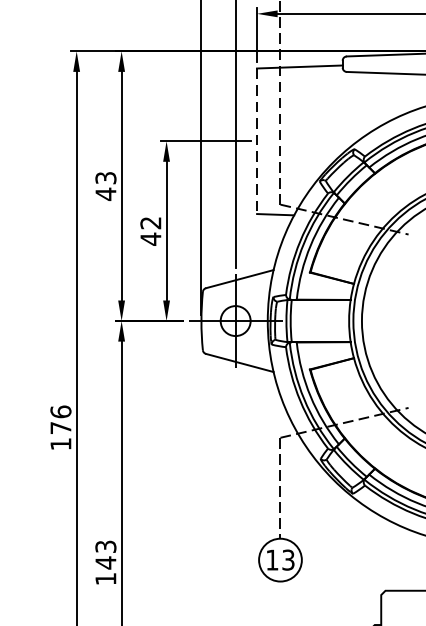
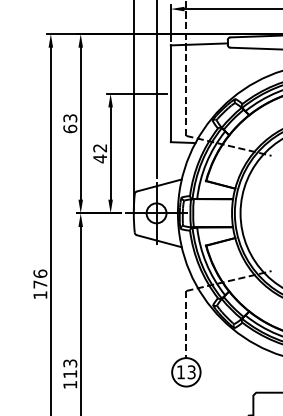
line: (256, 142) -> (170, 94), dashed -> solid
text: (106, 193) -> (70, 128), 43 -> 63
text: (106, 561) -> (70, 373), 143 -> 113

